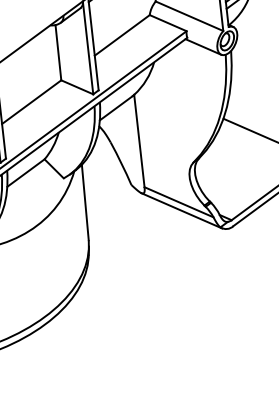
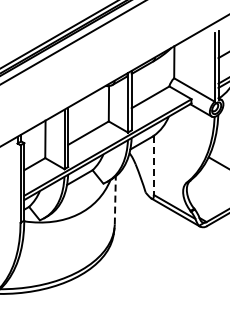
line: (138, 141) -> (153, 165), solid -> dashed
line: (85, 202) -> (115, 200), solid -> dashed

